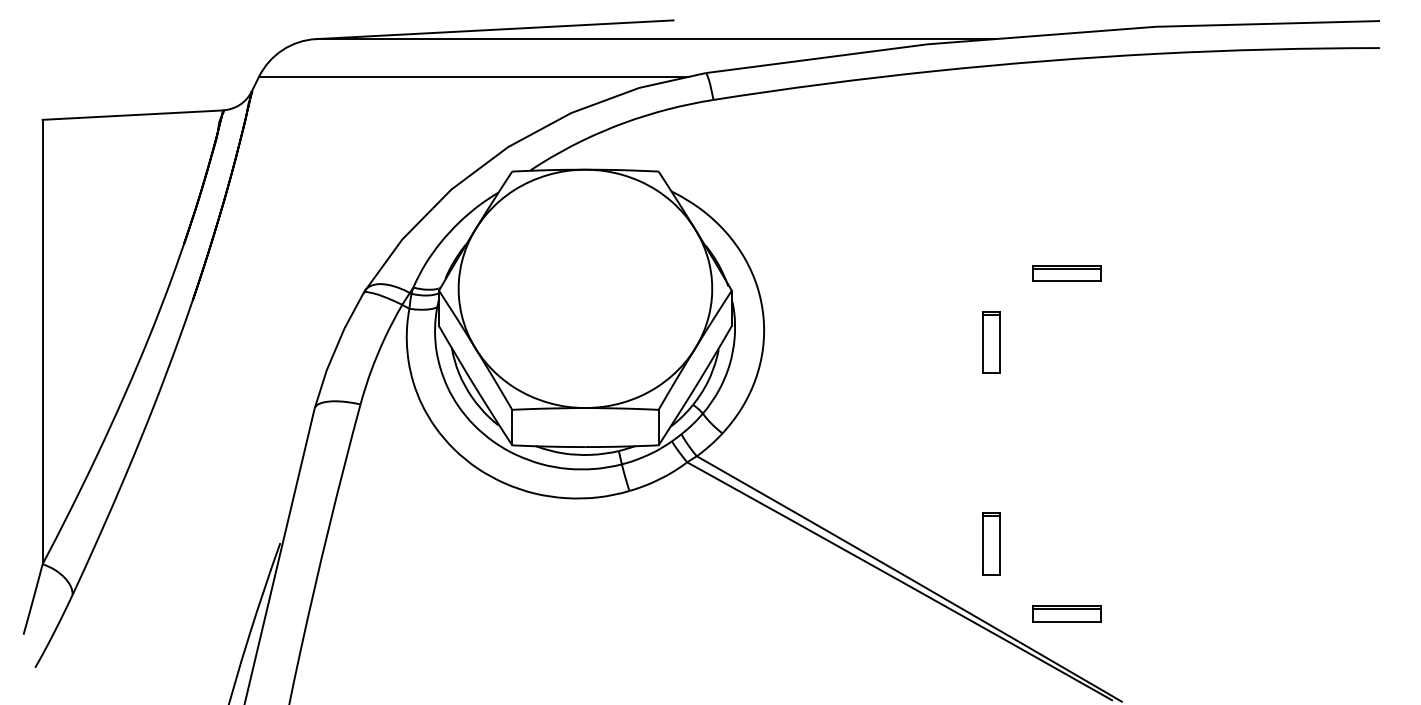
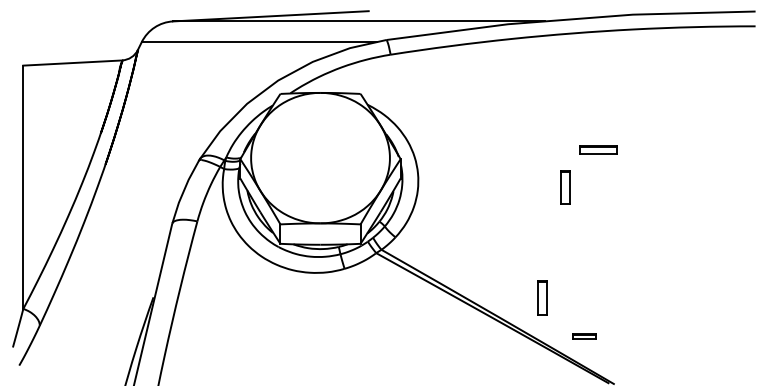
part: (1067, 273) -> (598, 149), moved
part: (990, 342) -> (565, 187), moved
part: (1067, 614) -> (584, 336), size x0.6

